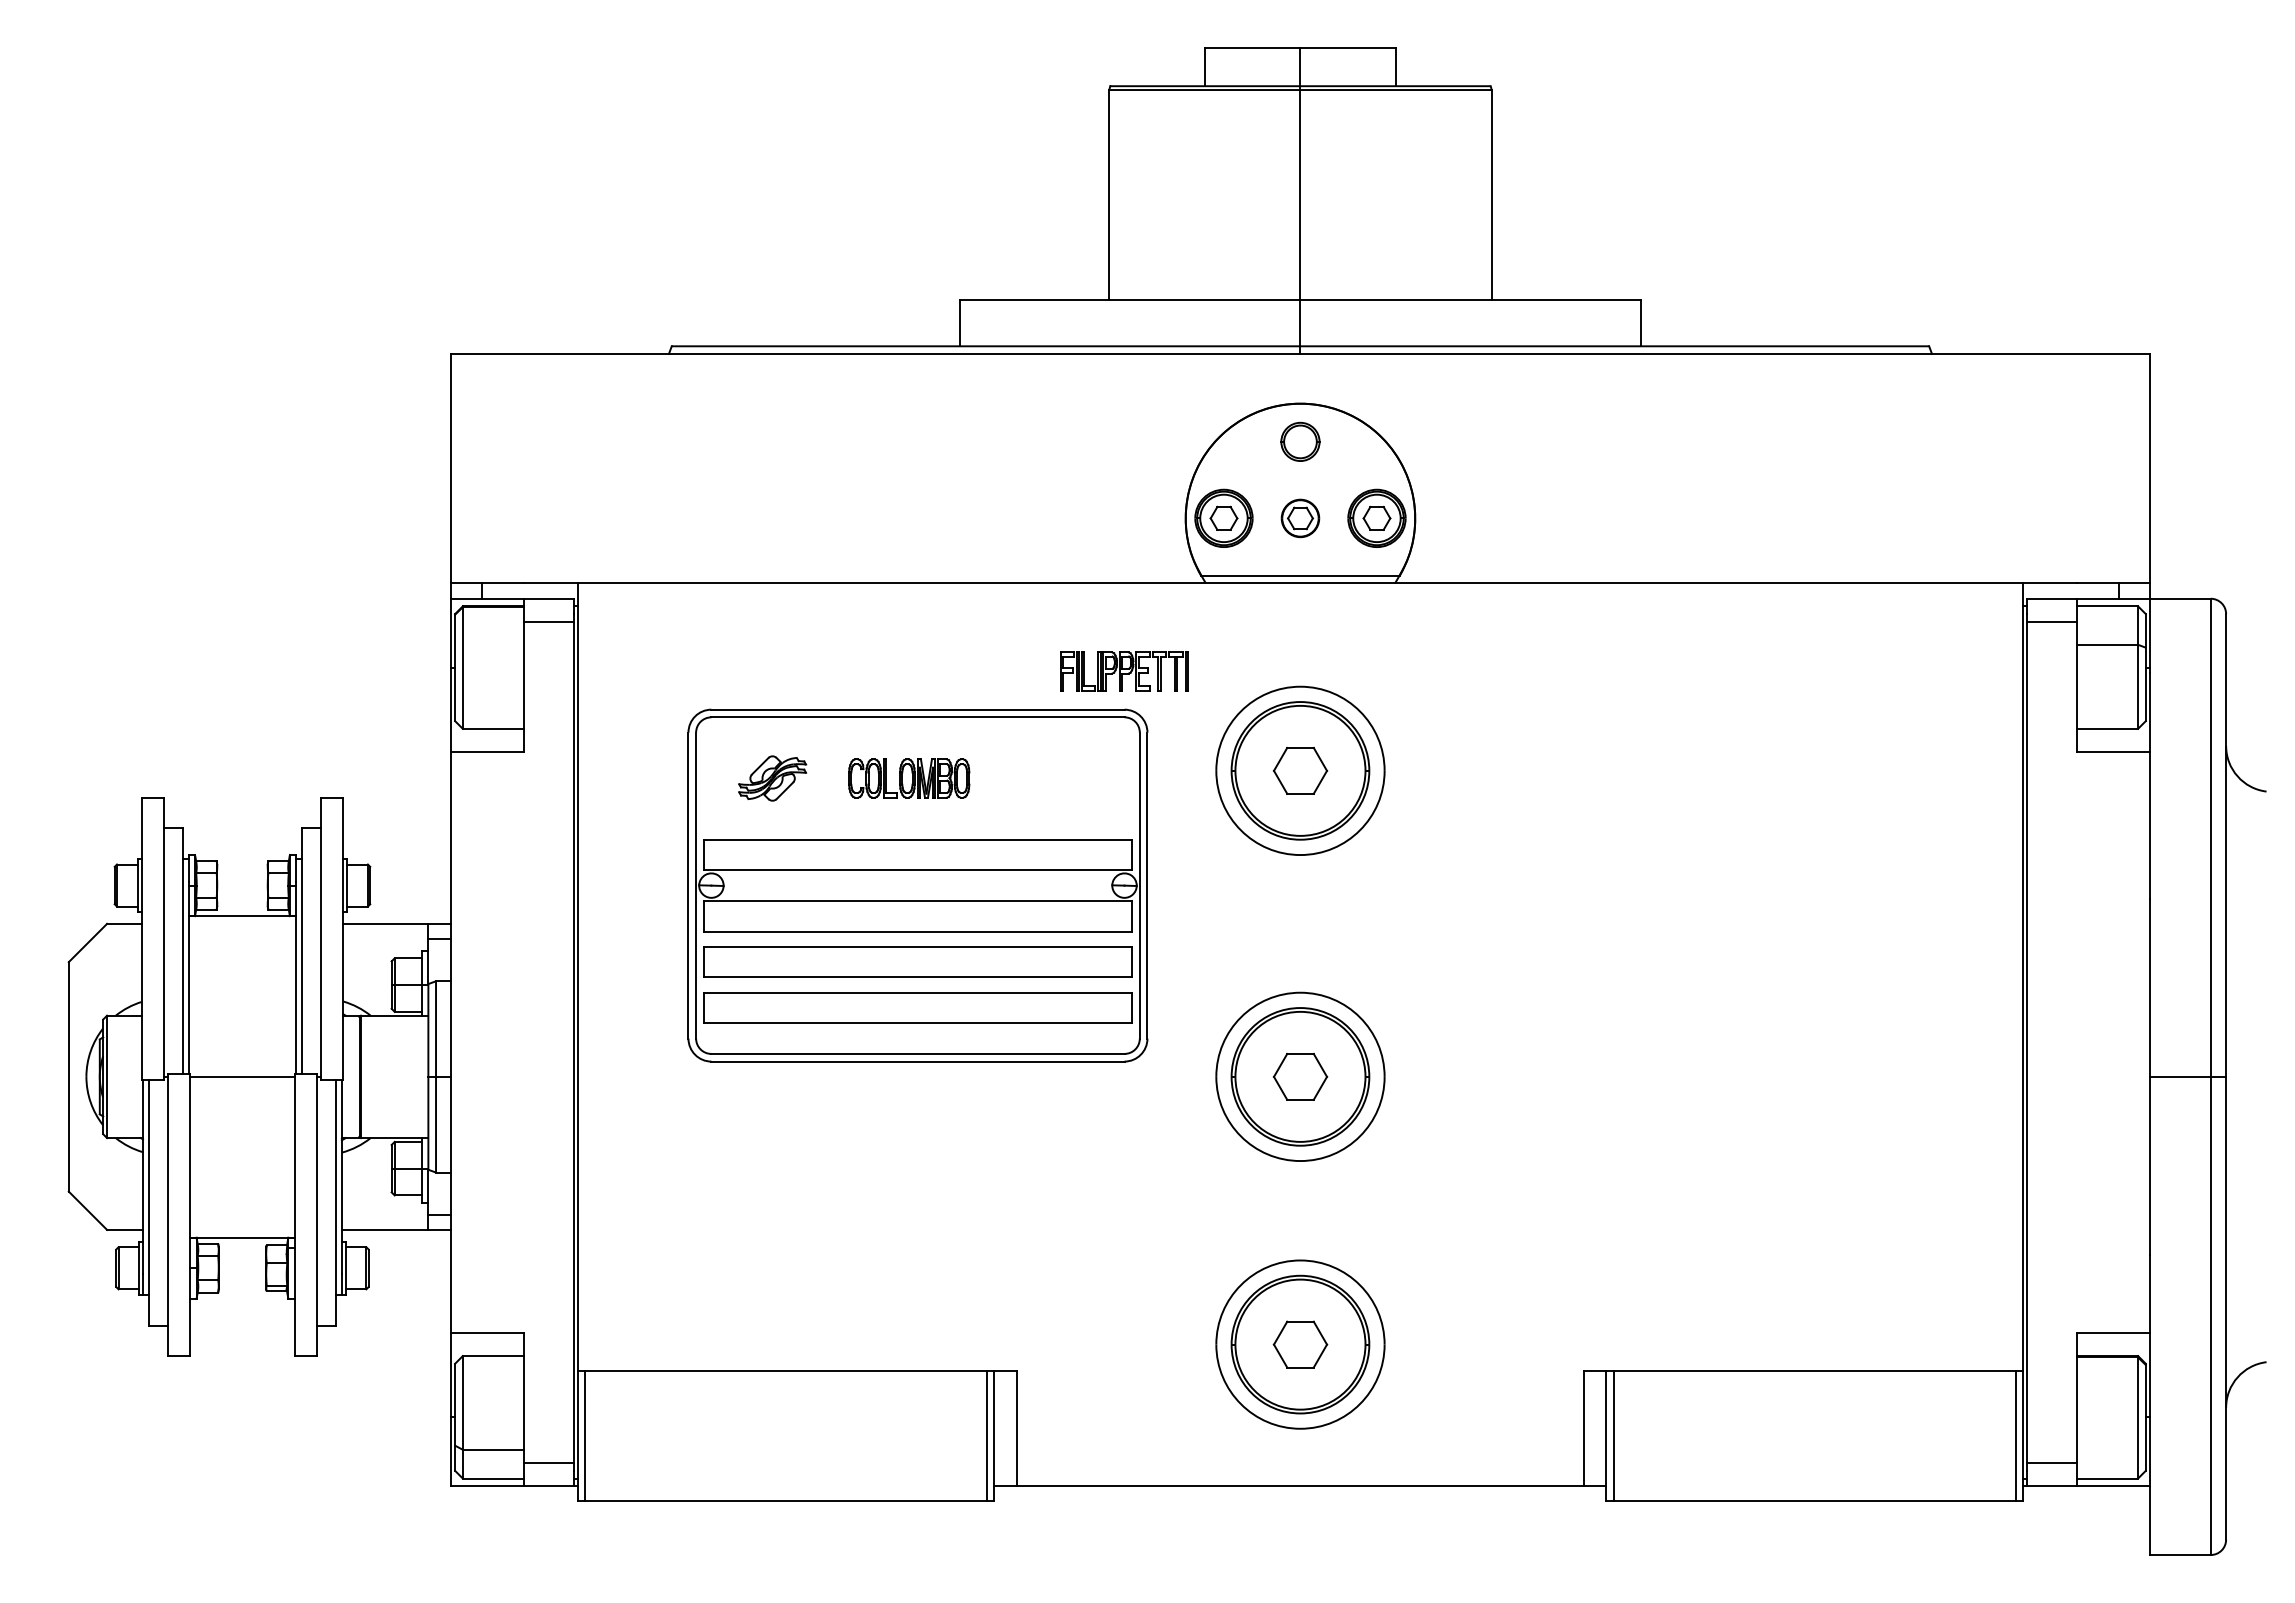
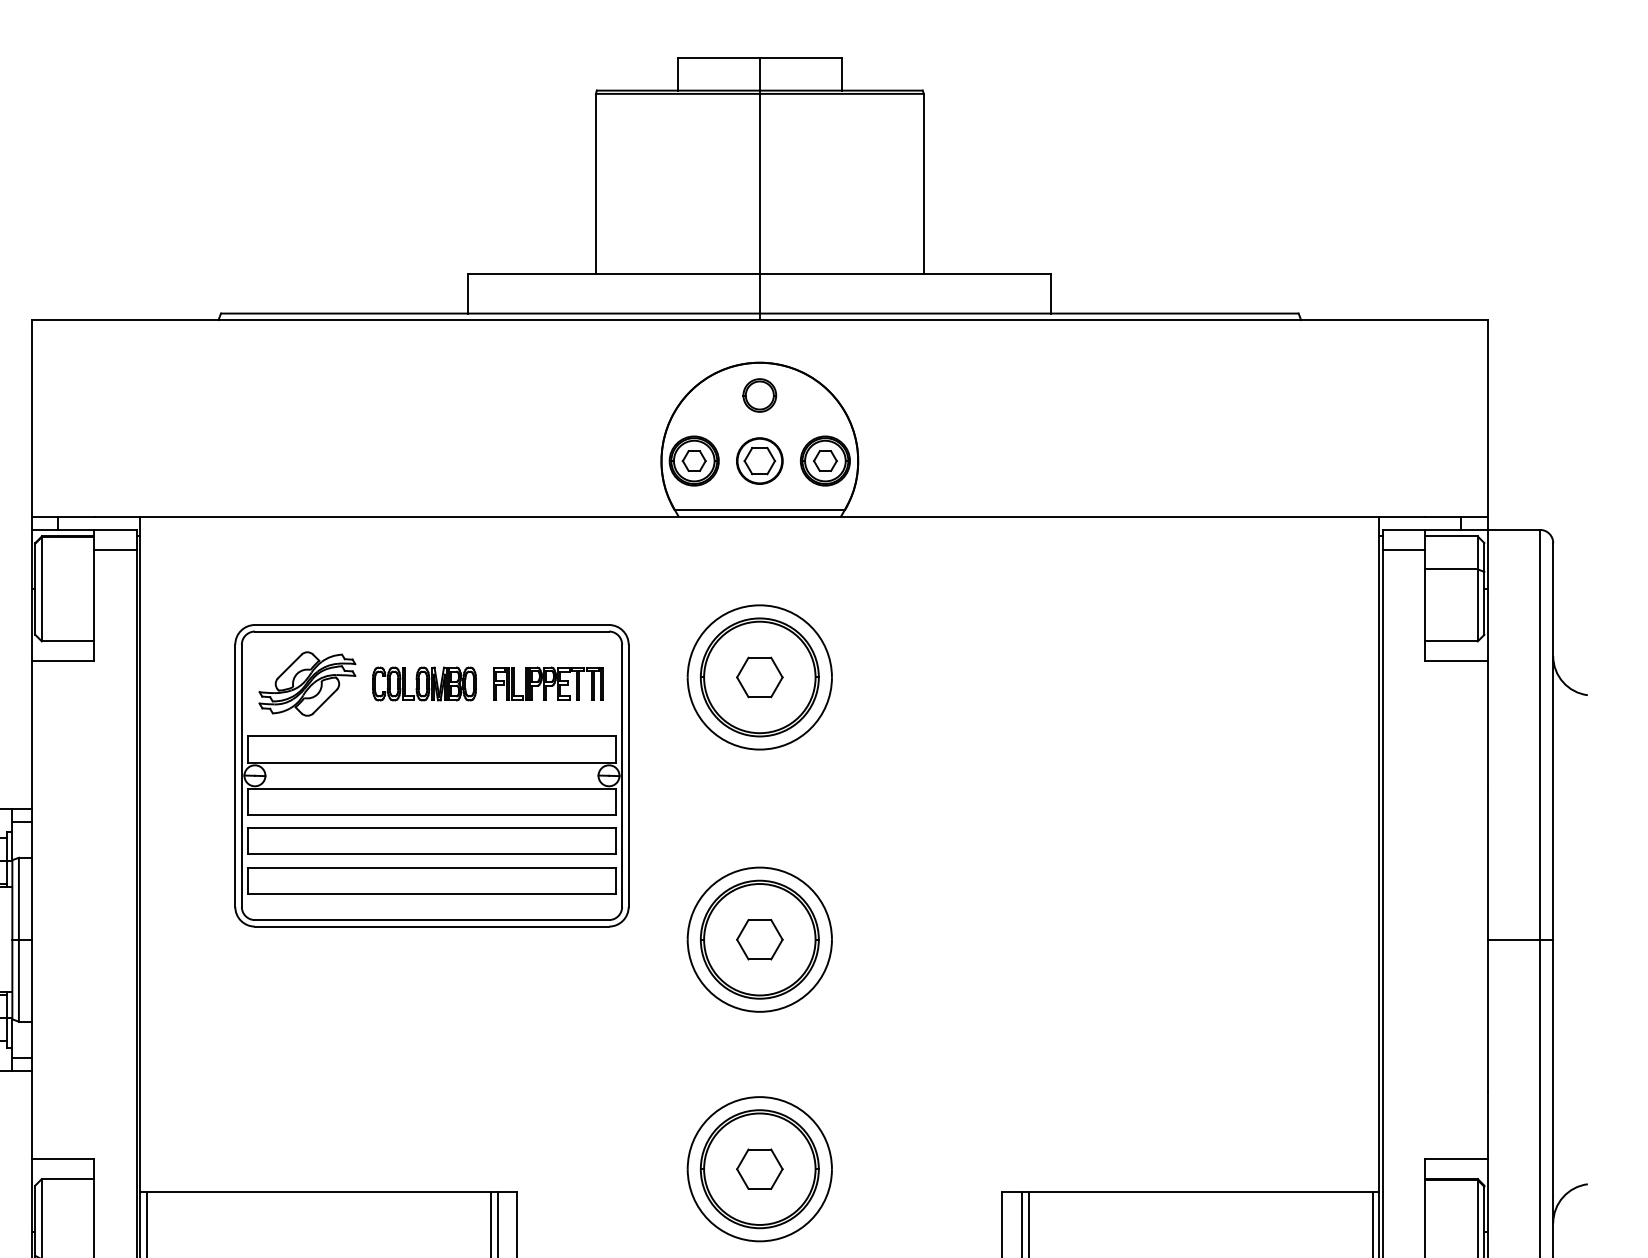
part: (1300, 518) -> (759, 461), size x1.43
part: (1124, 671) -> (548, 683), moved
part: (772, 778) -> (307, 683), size x1.67

